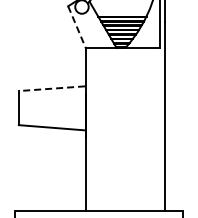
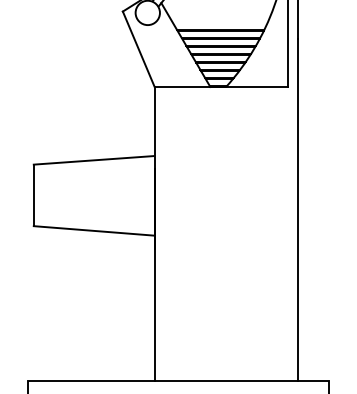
line: (76, 27) -> (137, 49), dashed -> solid
line: (51, 88) -> (92, 159), dashed -> solid

